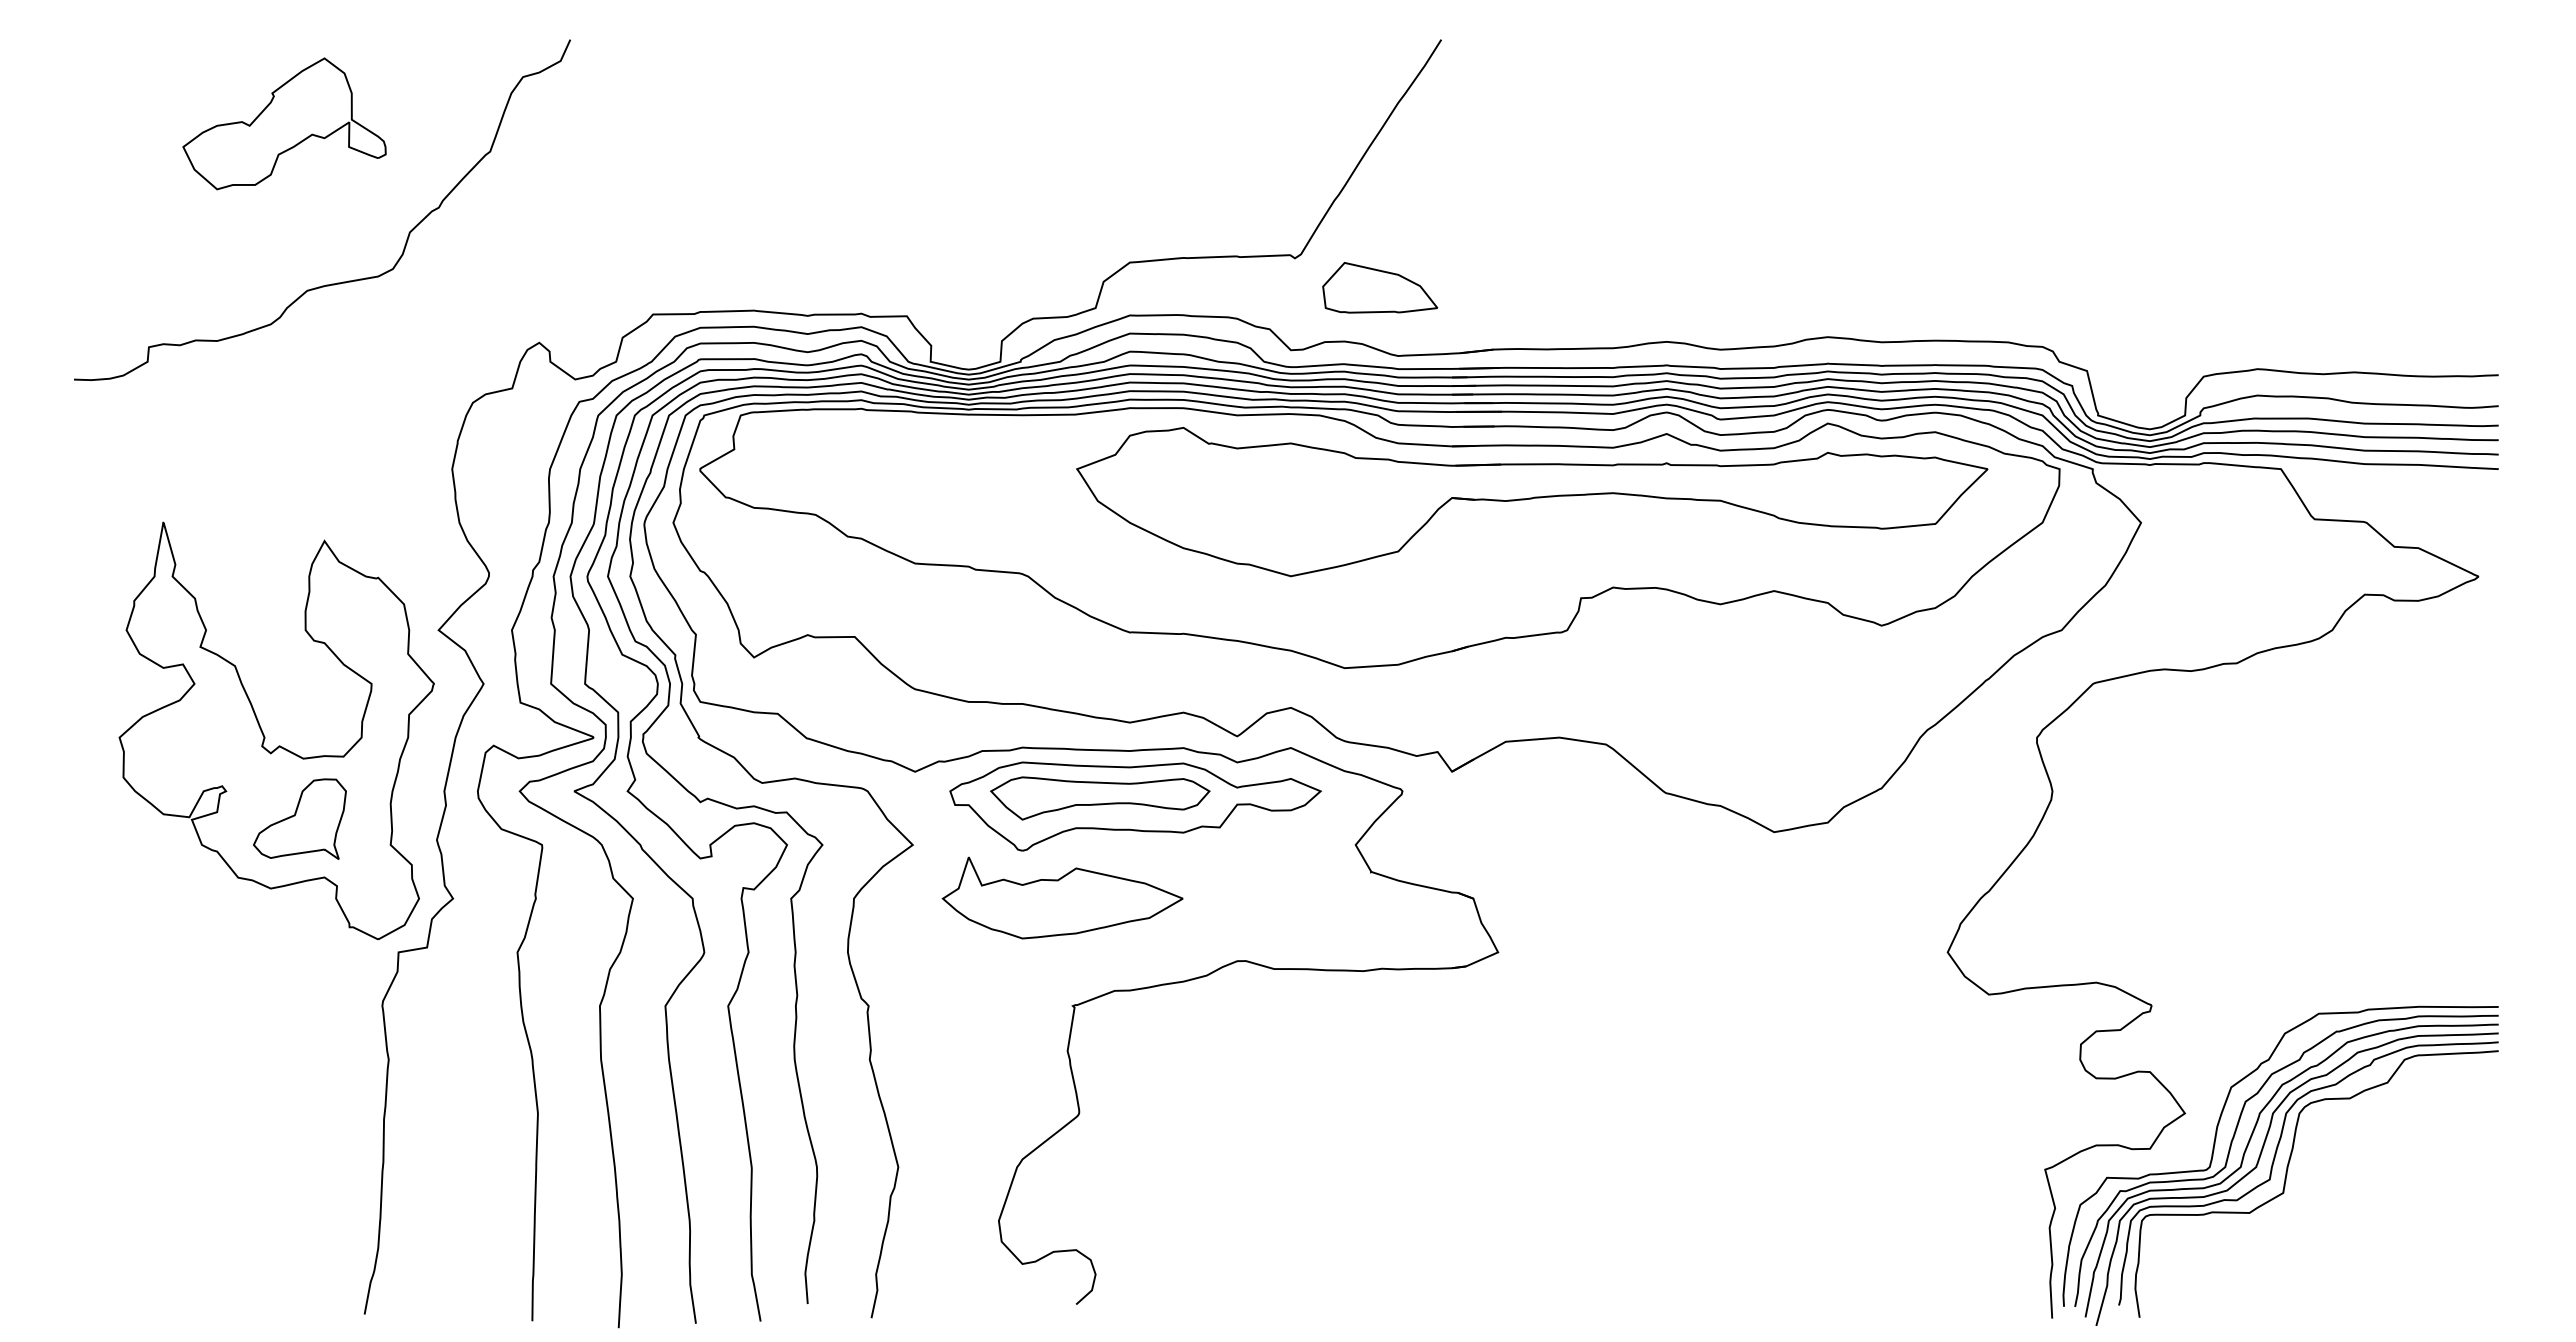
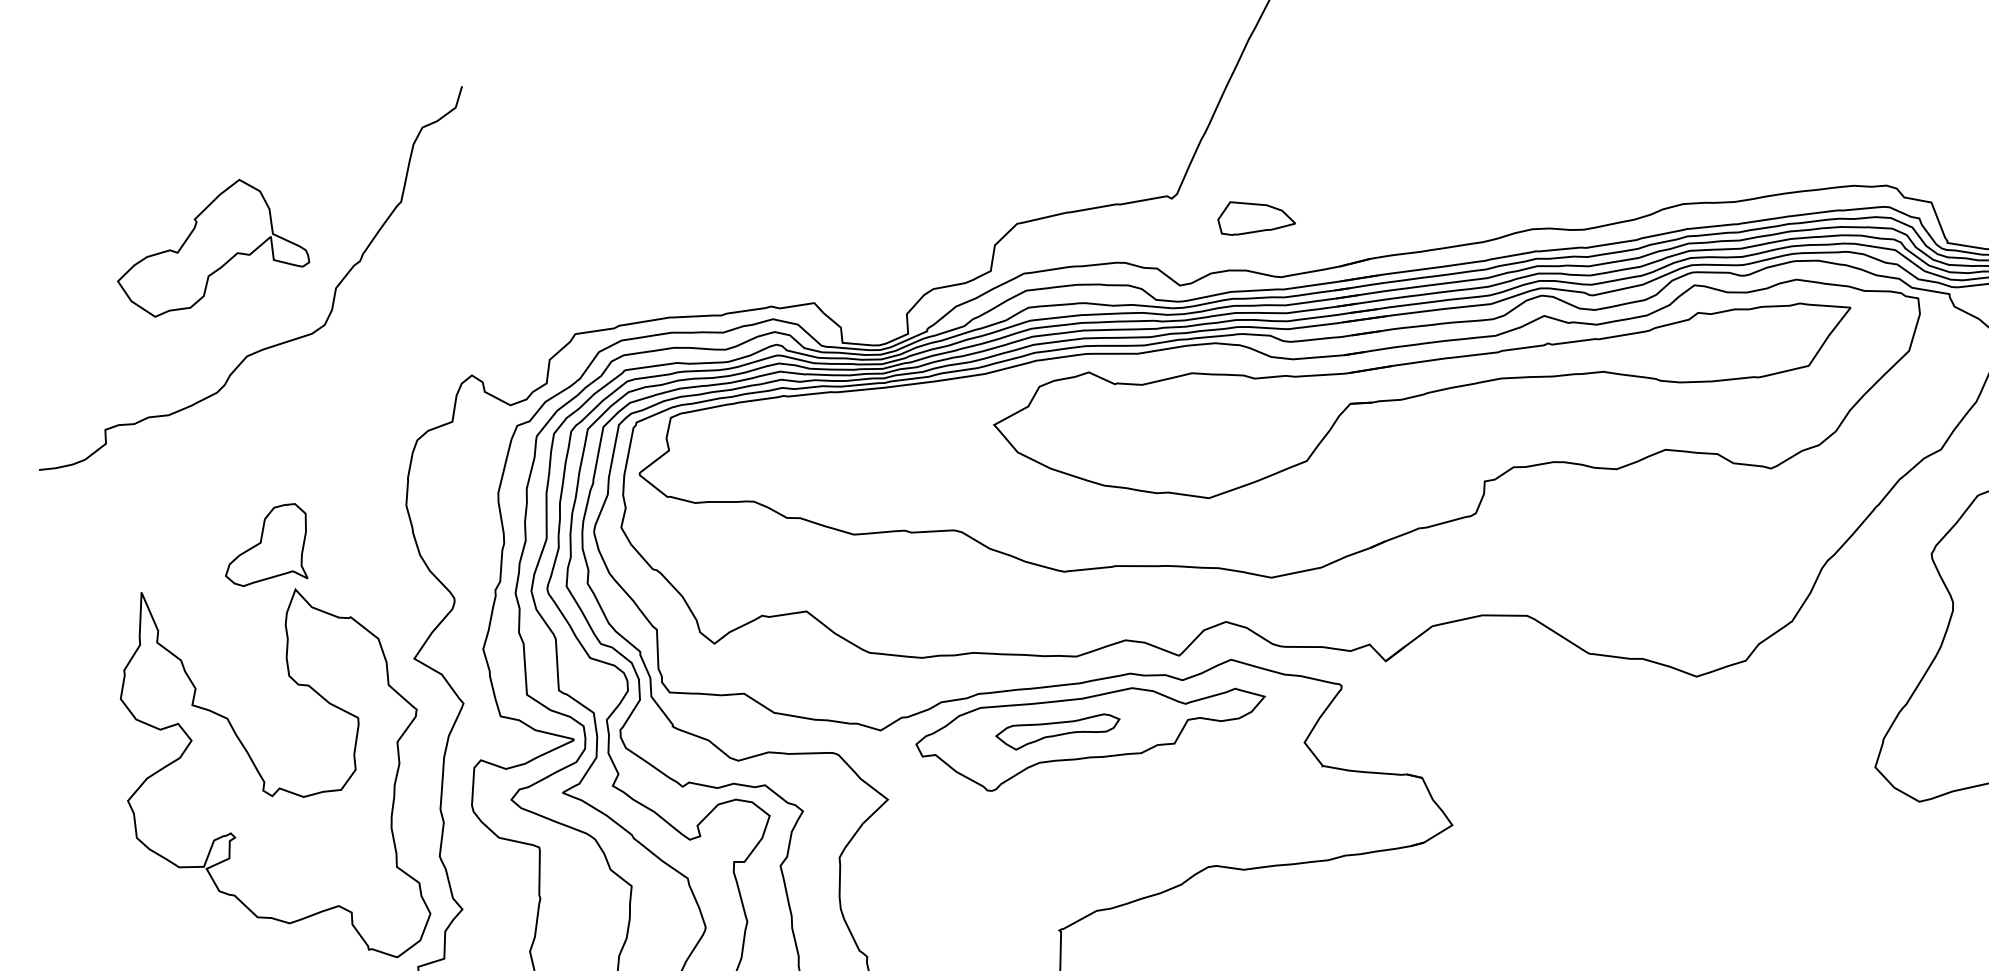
part: (284, 123) -> (210, 246), moved
part: (1380, 287) -> (1256, 215), size x0.7
part: (1100, 798) -> (1058, 731), size x0.6
part: (299, 818) -> (265, 545), moved
part: (1062, 897) -> (1035, 829), removed

